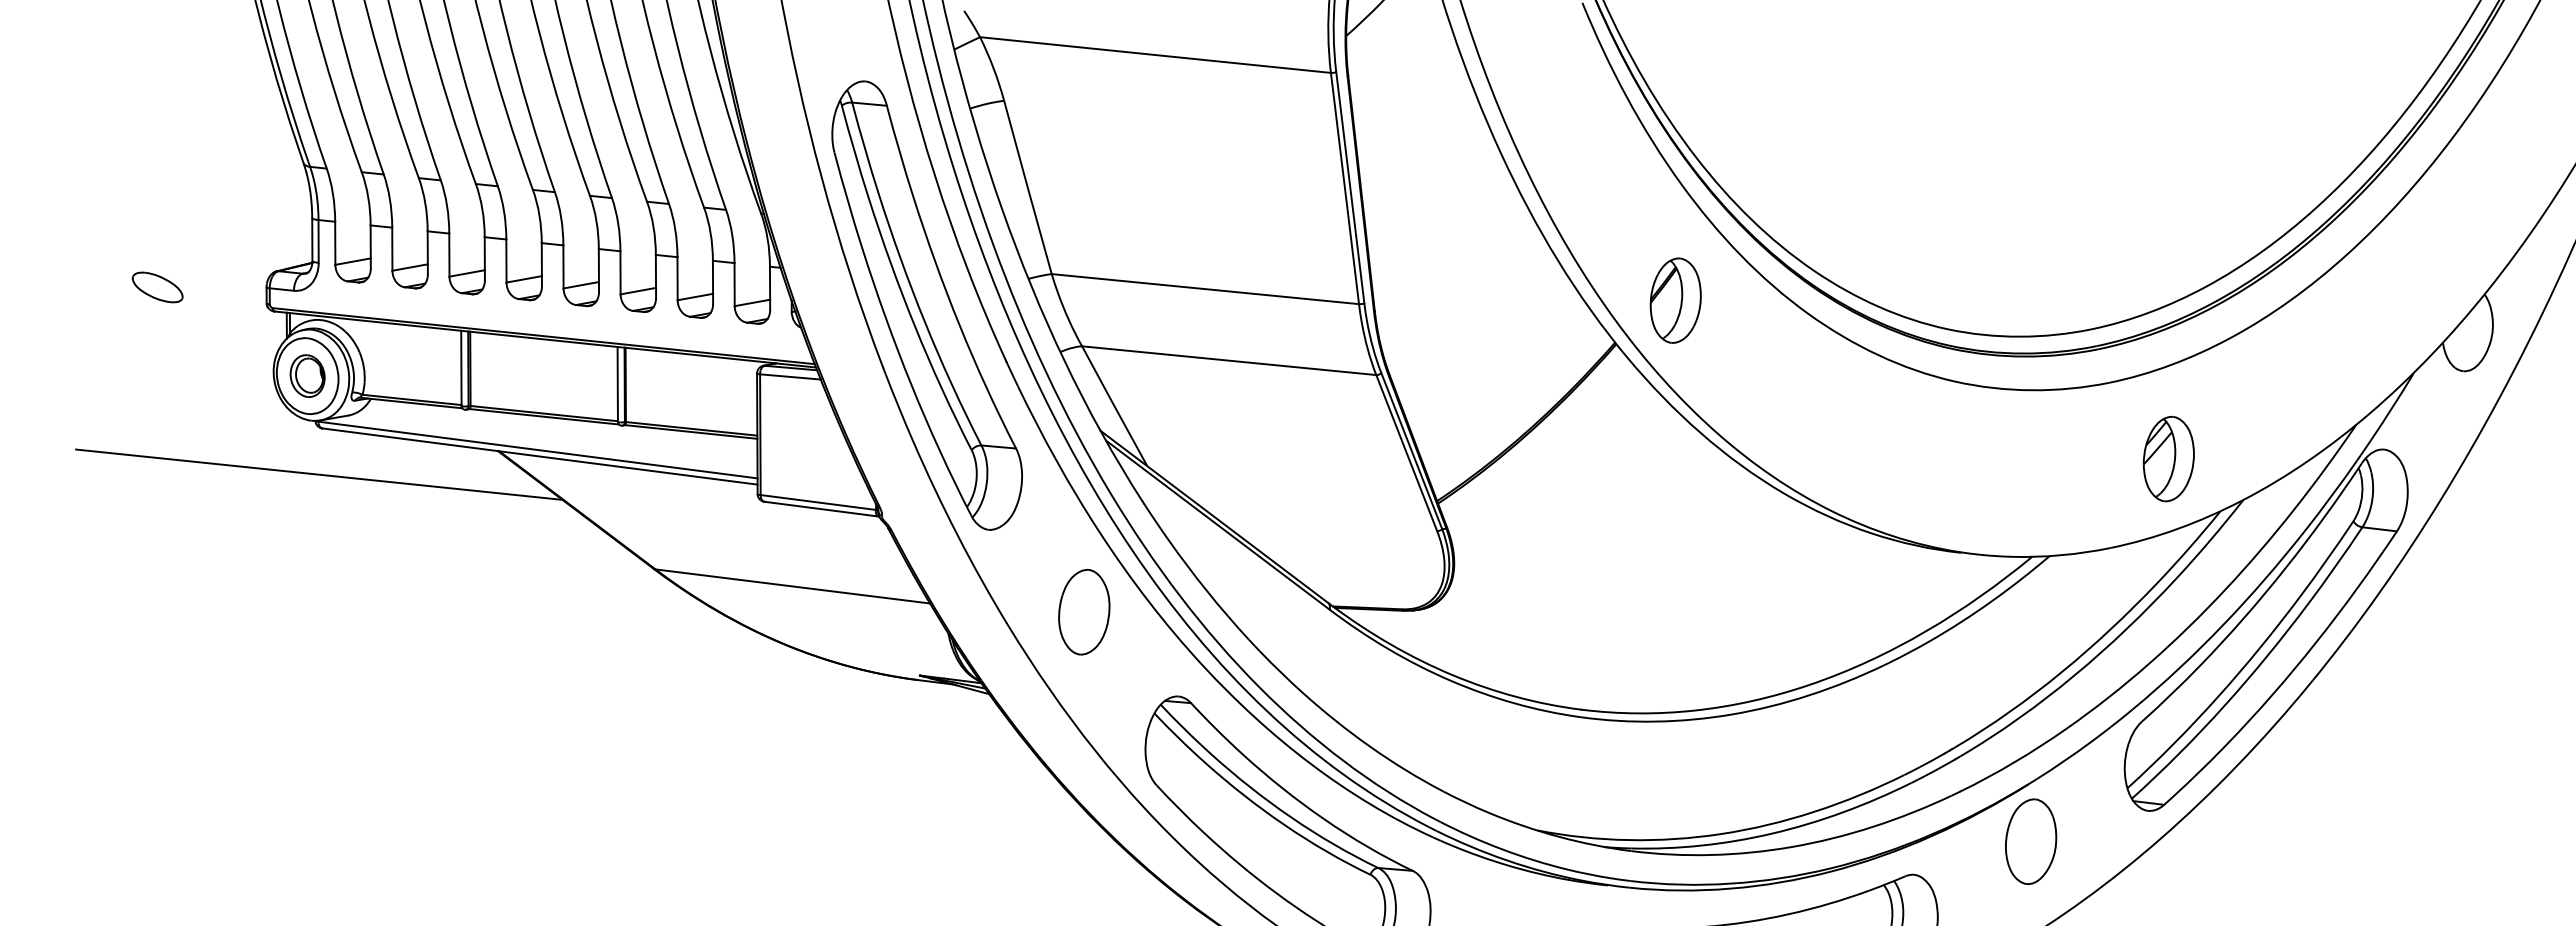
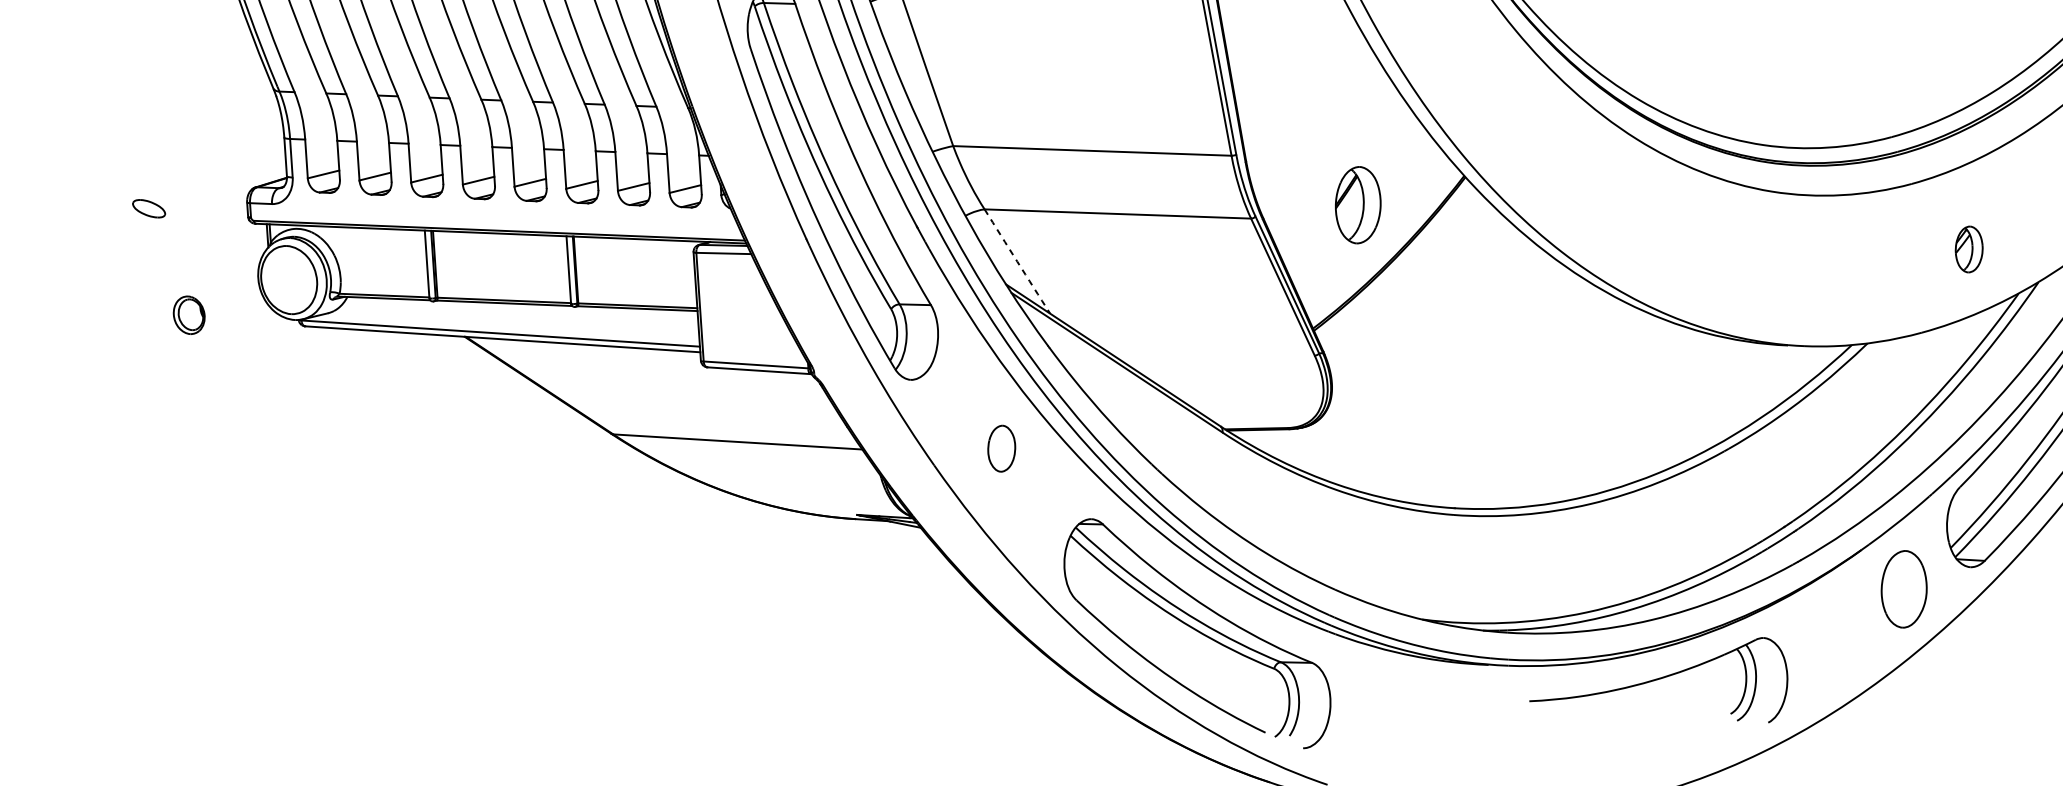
part: (157, 287) -> (148, 208), size x0.7
part: (1675, 300) -> (1357, 205), moved
part: (307, 375) -> (189, 314), moved
arc: (1114, 406) -> (1017, 261), solid -> dashed
part: (2168, 459) -> (1969, 249), size x0.6
line: (319, 474) -> (305, 367), removed
part: (1084, 612) -> (1001, 448), size x0.6
part: (2031, 841) -> (1904, 589), moved

